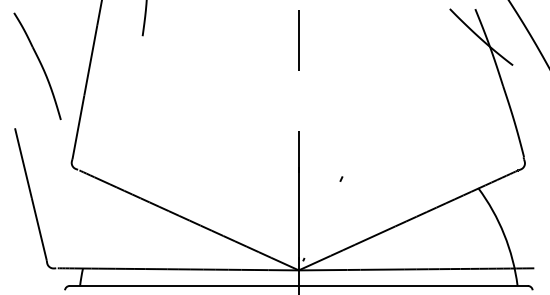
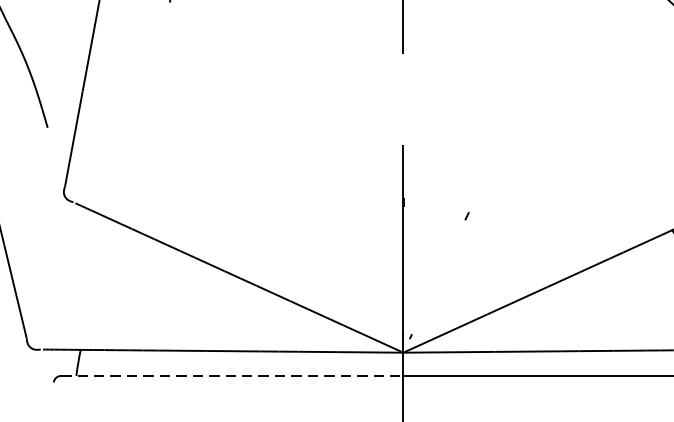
line: (184, 285) -> (232, 375), solid -> dashed

